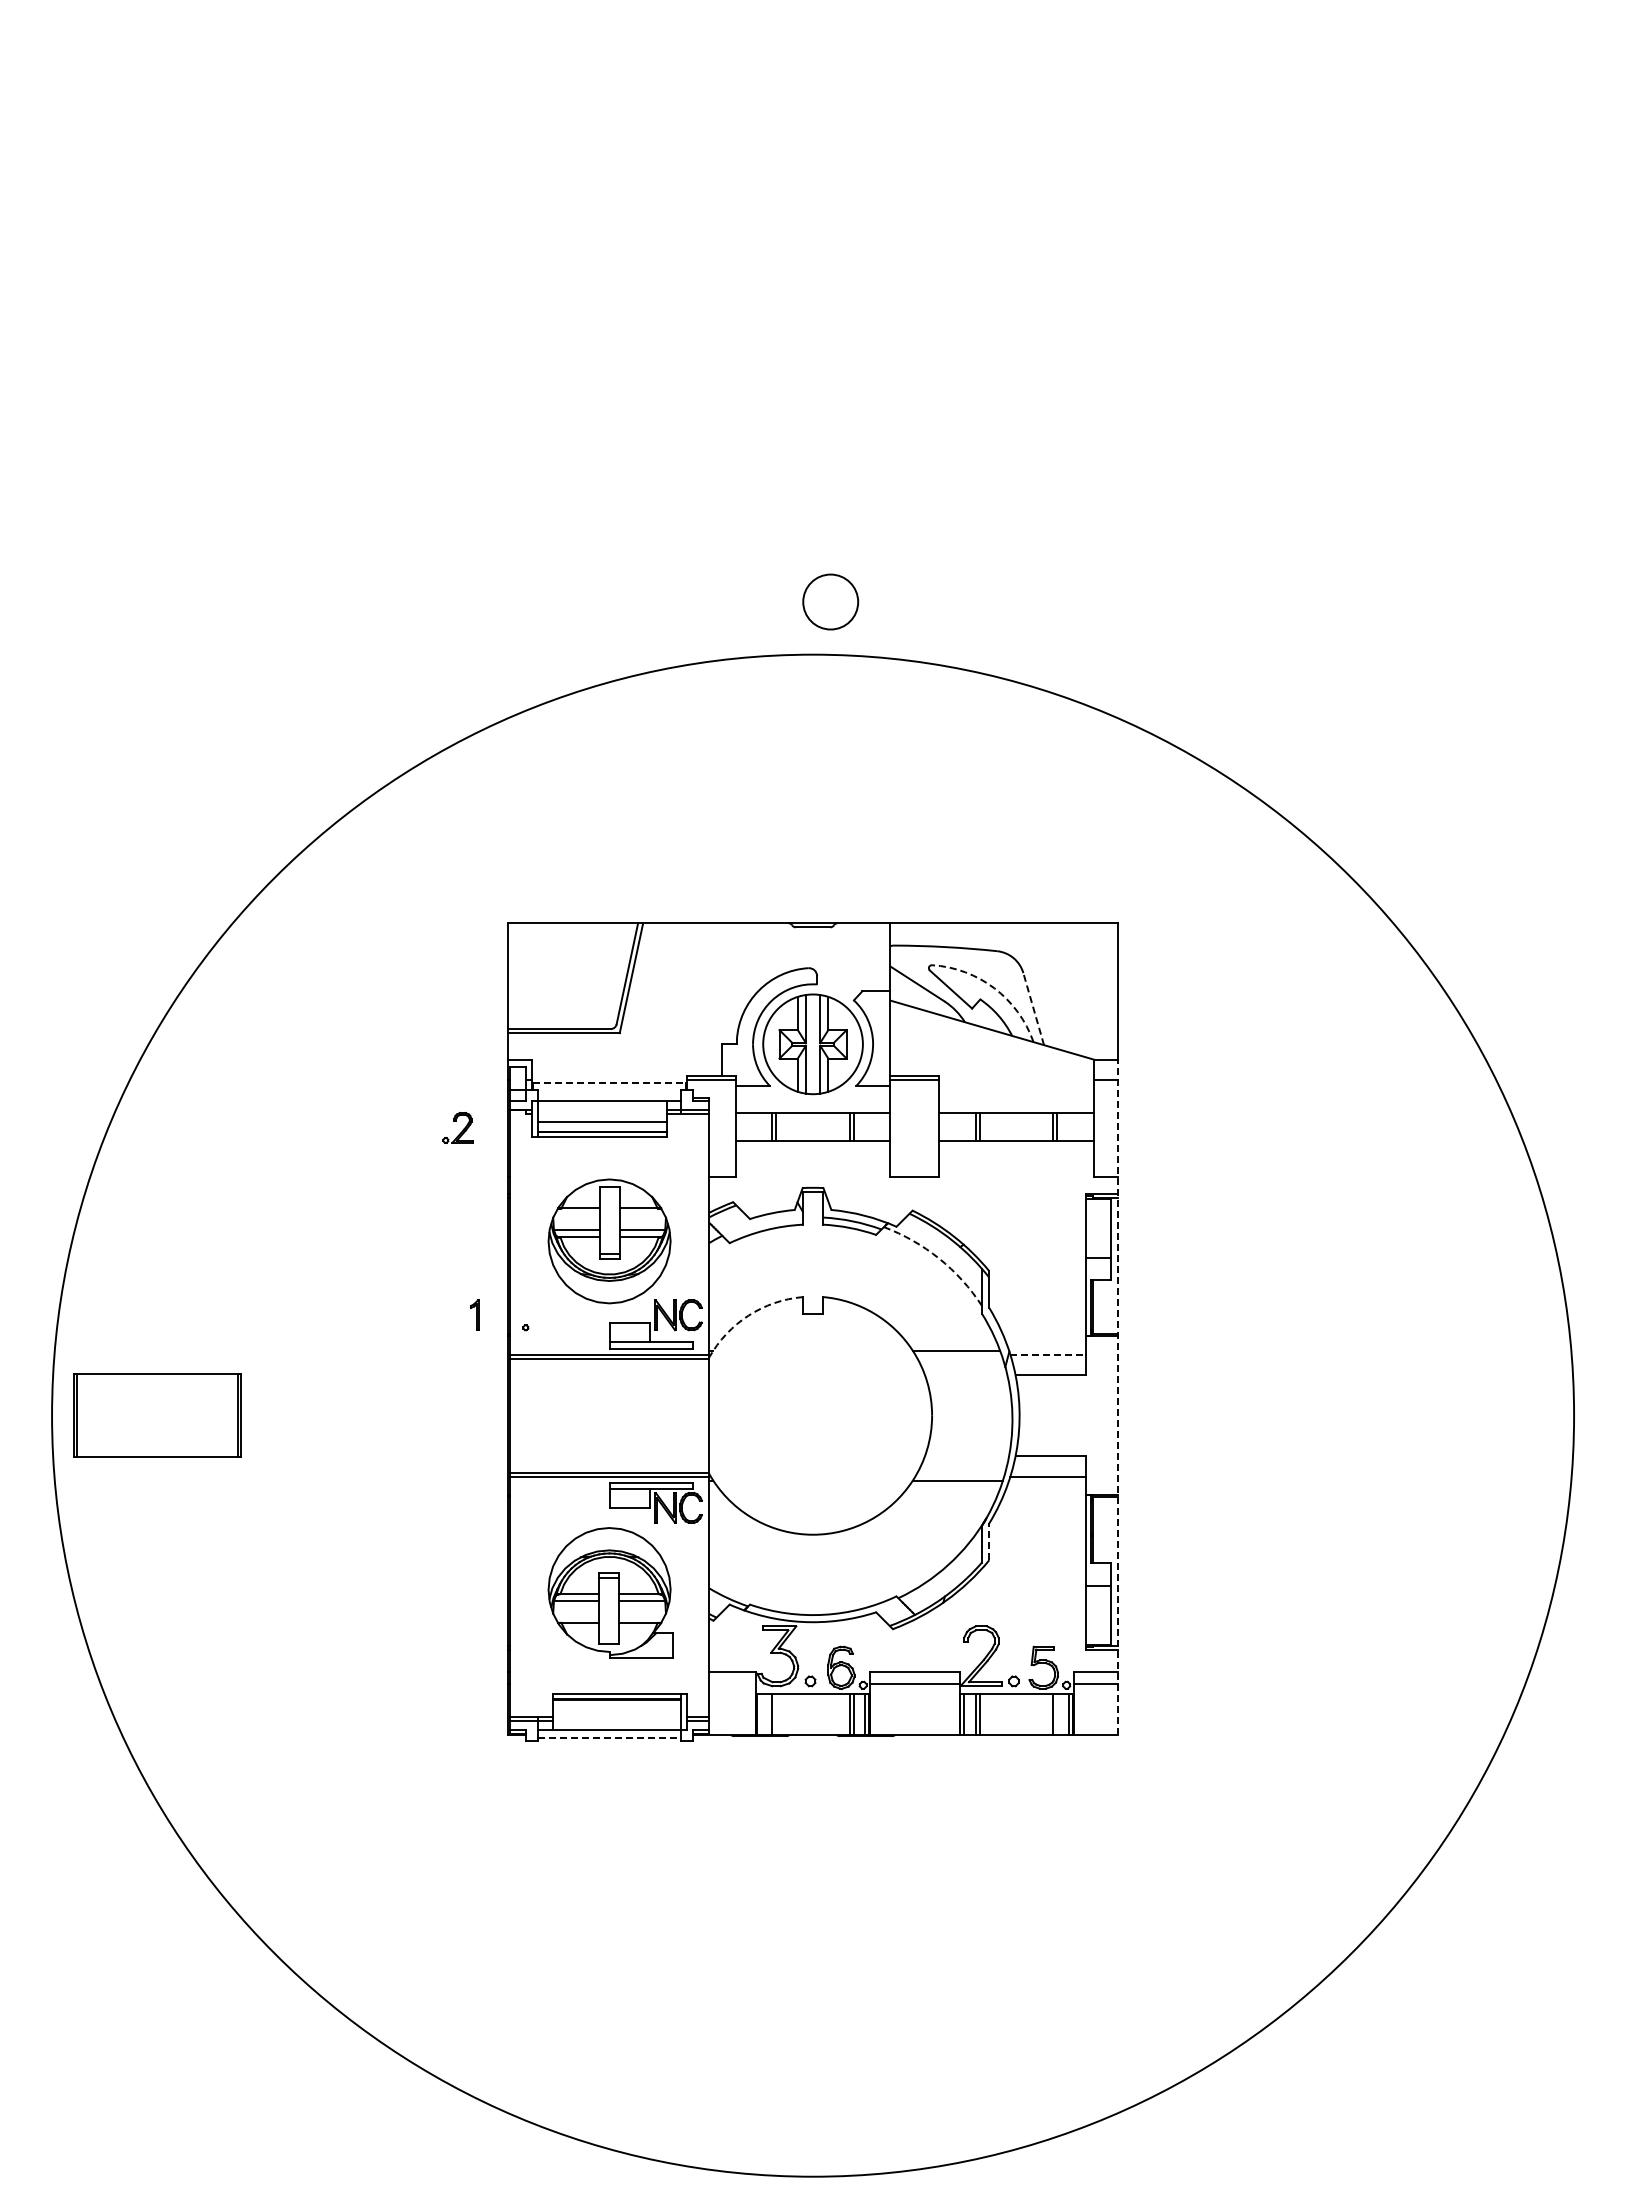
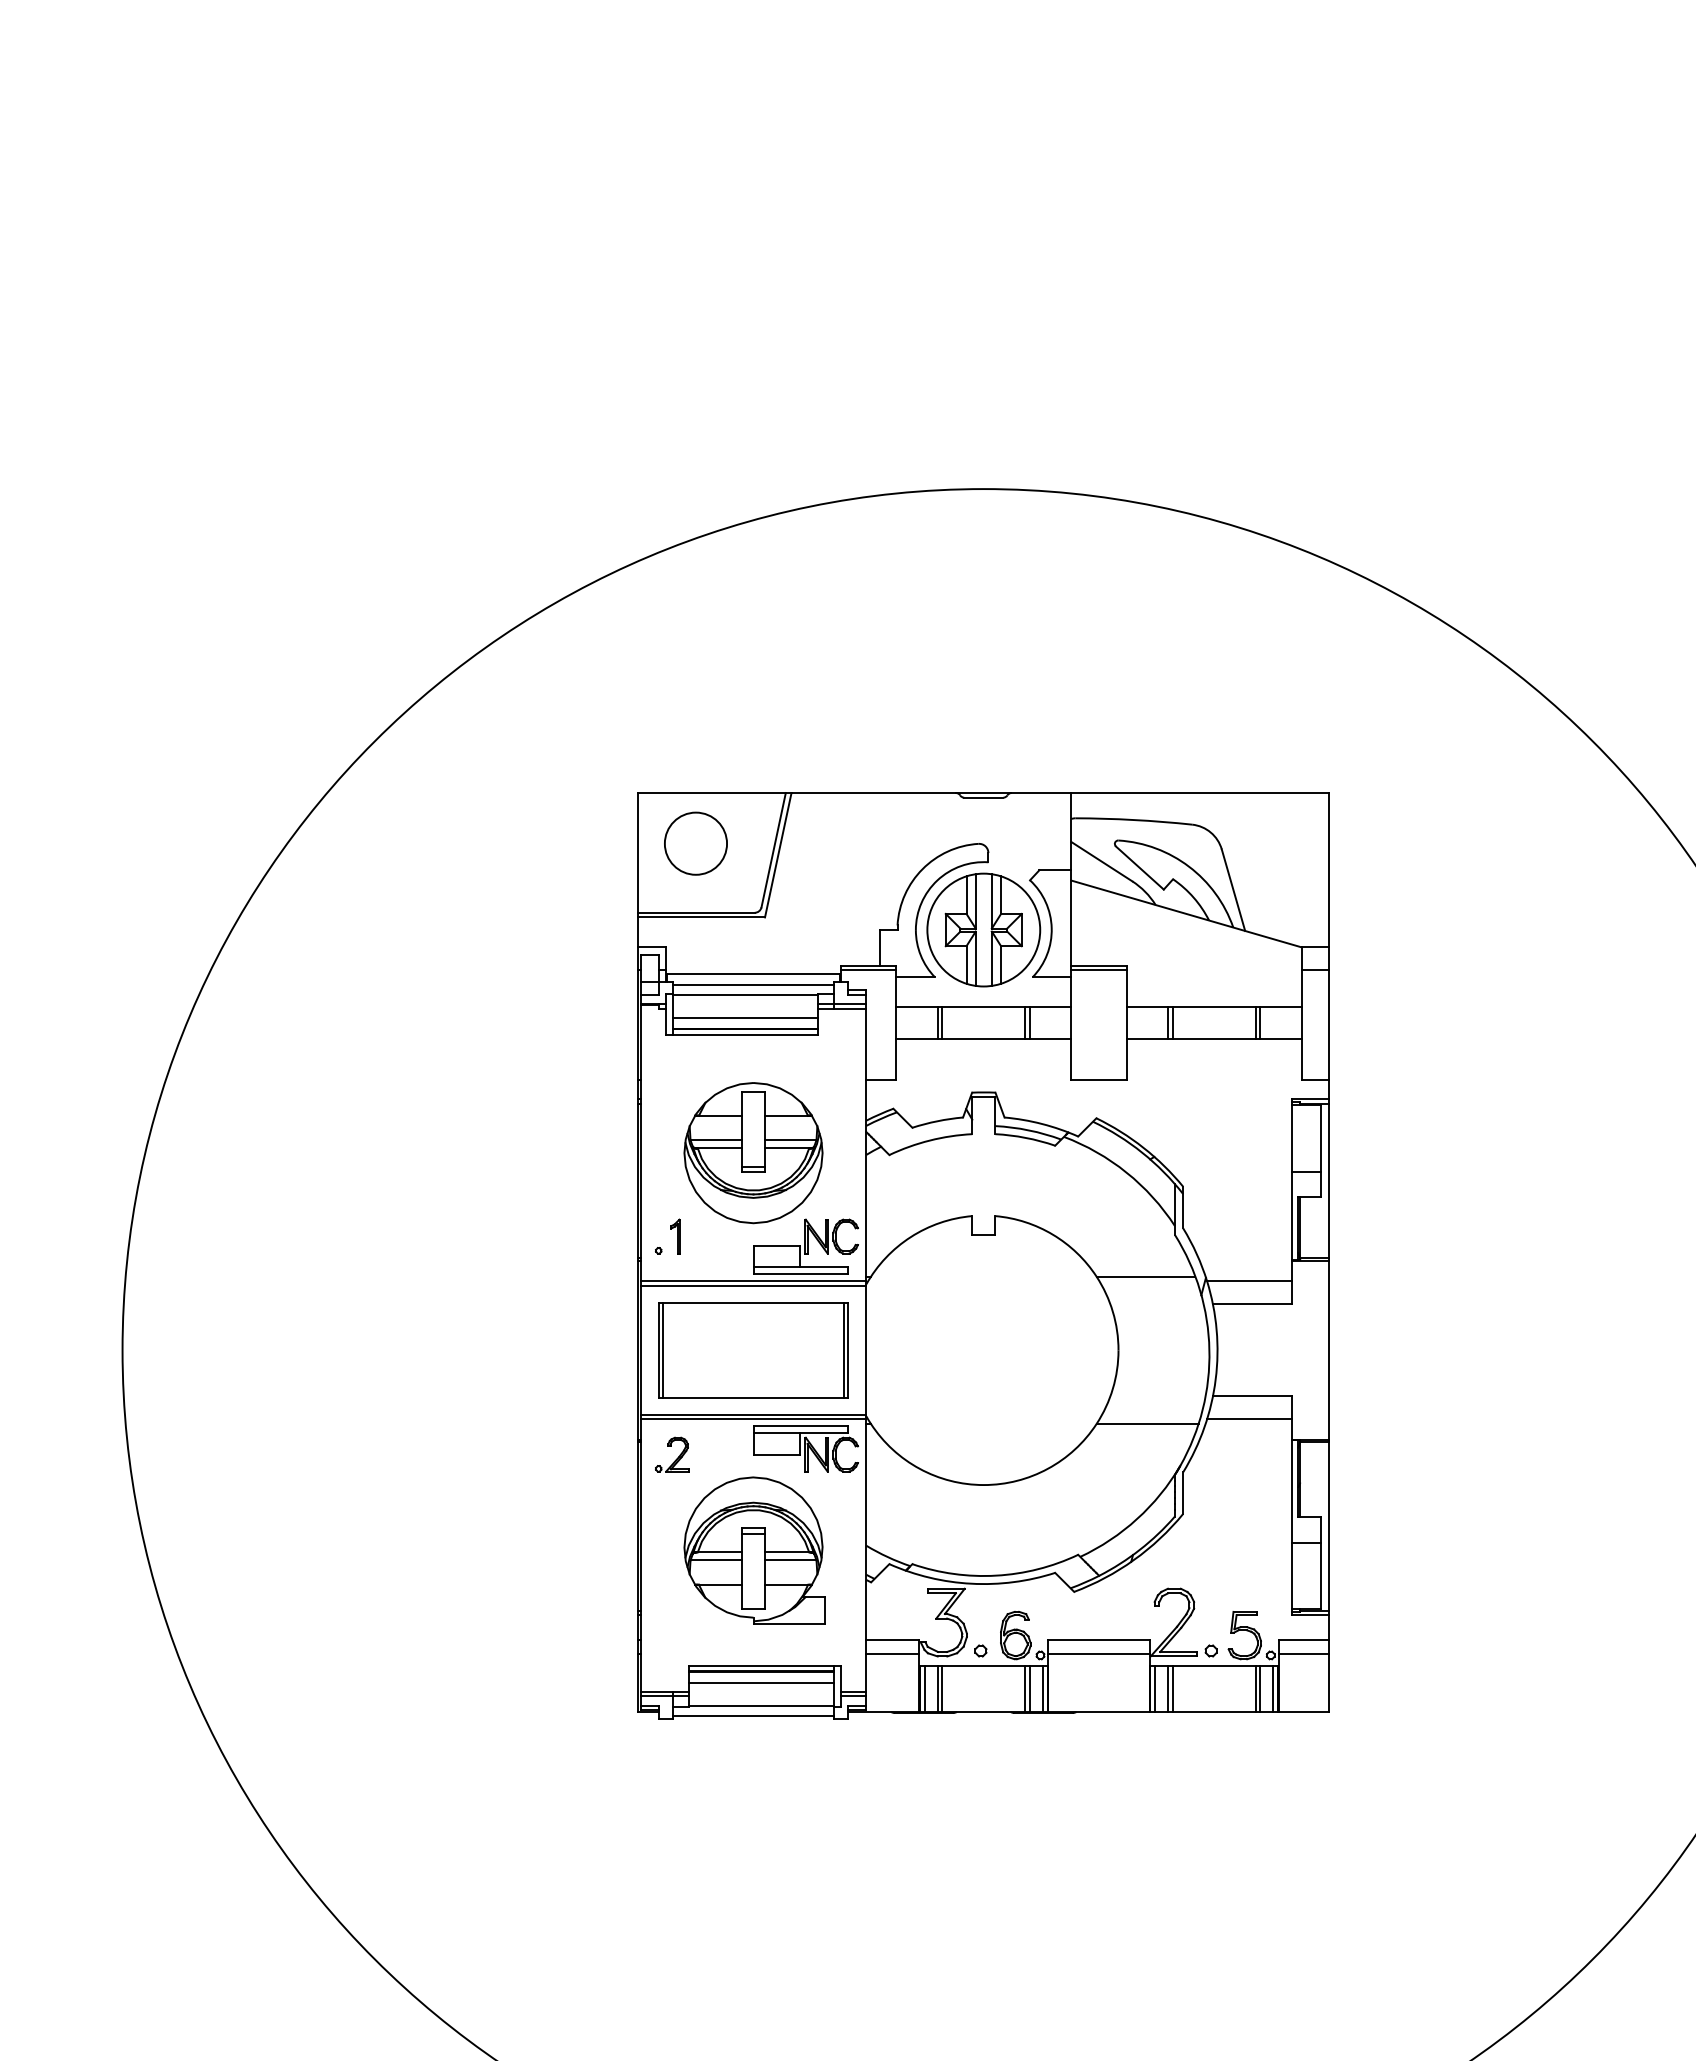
circle: (830, 601) -> (695, 843), moved
arc: (994, 988) -> (1189, 866), dashed -> solid
line: (1033, 1008) -> (1233, 889), dashed -> solid
line: (610, 1082) -> (754, 973), dashed -> solid
line: (609, 1092) -> (753, 984), added
part: (457, 1127) -> (671, 1454), moved
arc: (939, 1258) -> (1126, 1172), dashed -> solid
part: (474, 1314) -> (675, 1235), moved
arc: (748, 1315) -> (910, 1236), dashed -> solid
line: (1048, 1354) -> (1250, 1281), dashed -> solid
line: (1118, 1397) -> (1329, 1329), dashed -> solid
part: (157, 1415) -> (753, 1350), moved
line: (989, 1541) -> (1183, 1492), dashed -> solid
line: (732, 1684) -> (892, 1654), added
line: (616, 1709) -> (761, 1682), added
line: (760, 1714) -> (924, 1688), added
line: (776, 1714) -> (942, 1688), added
line: (1057, 1714) -> (1260, 1688), added
line: (610, 1738) -> (754, 1715), dashed -> solid

